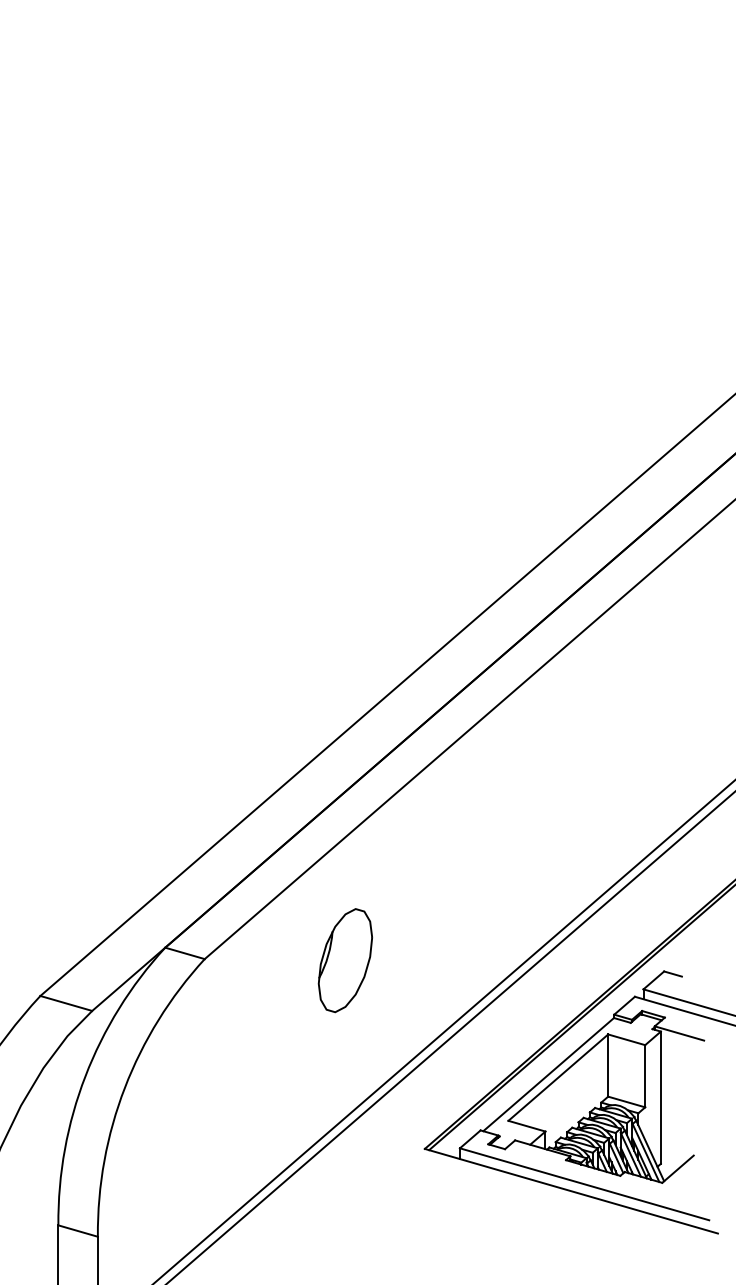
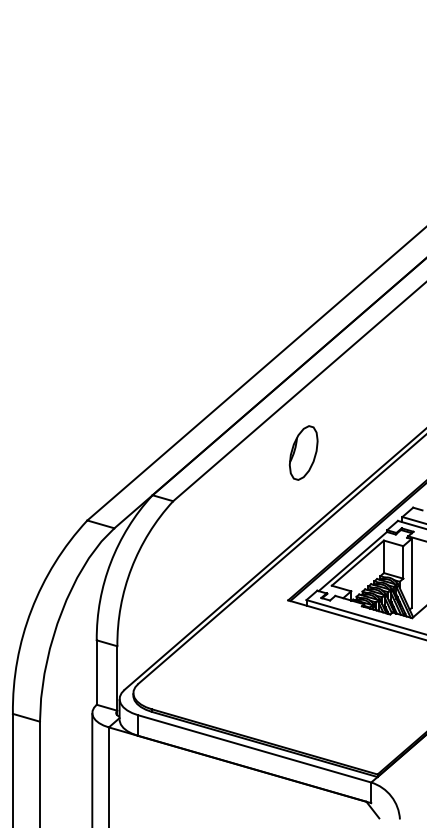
part: (345, 959) -> (303, 452), moved

